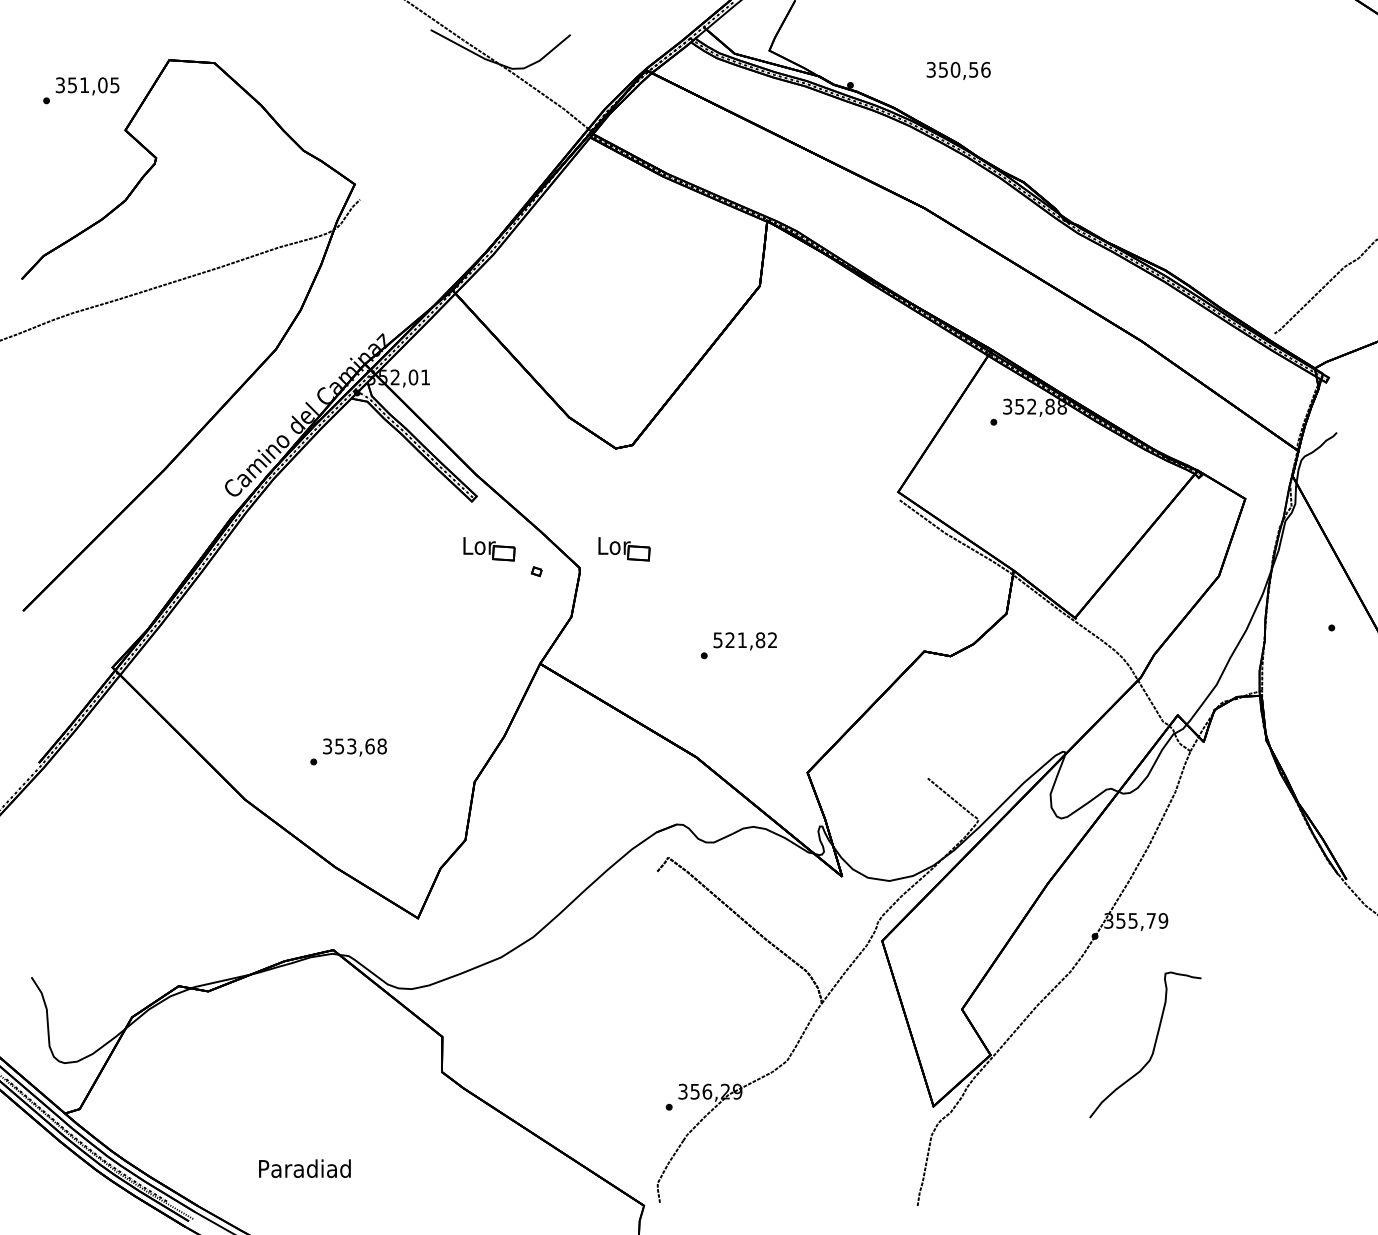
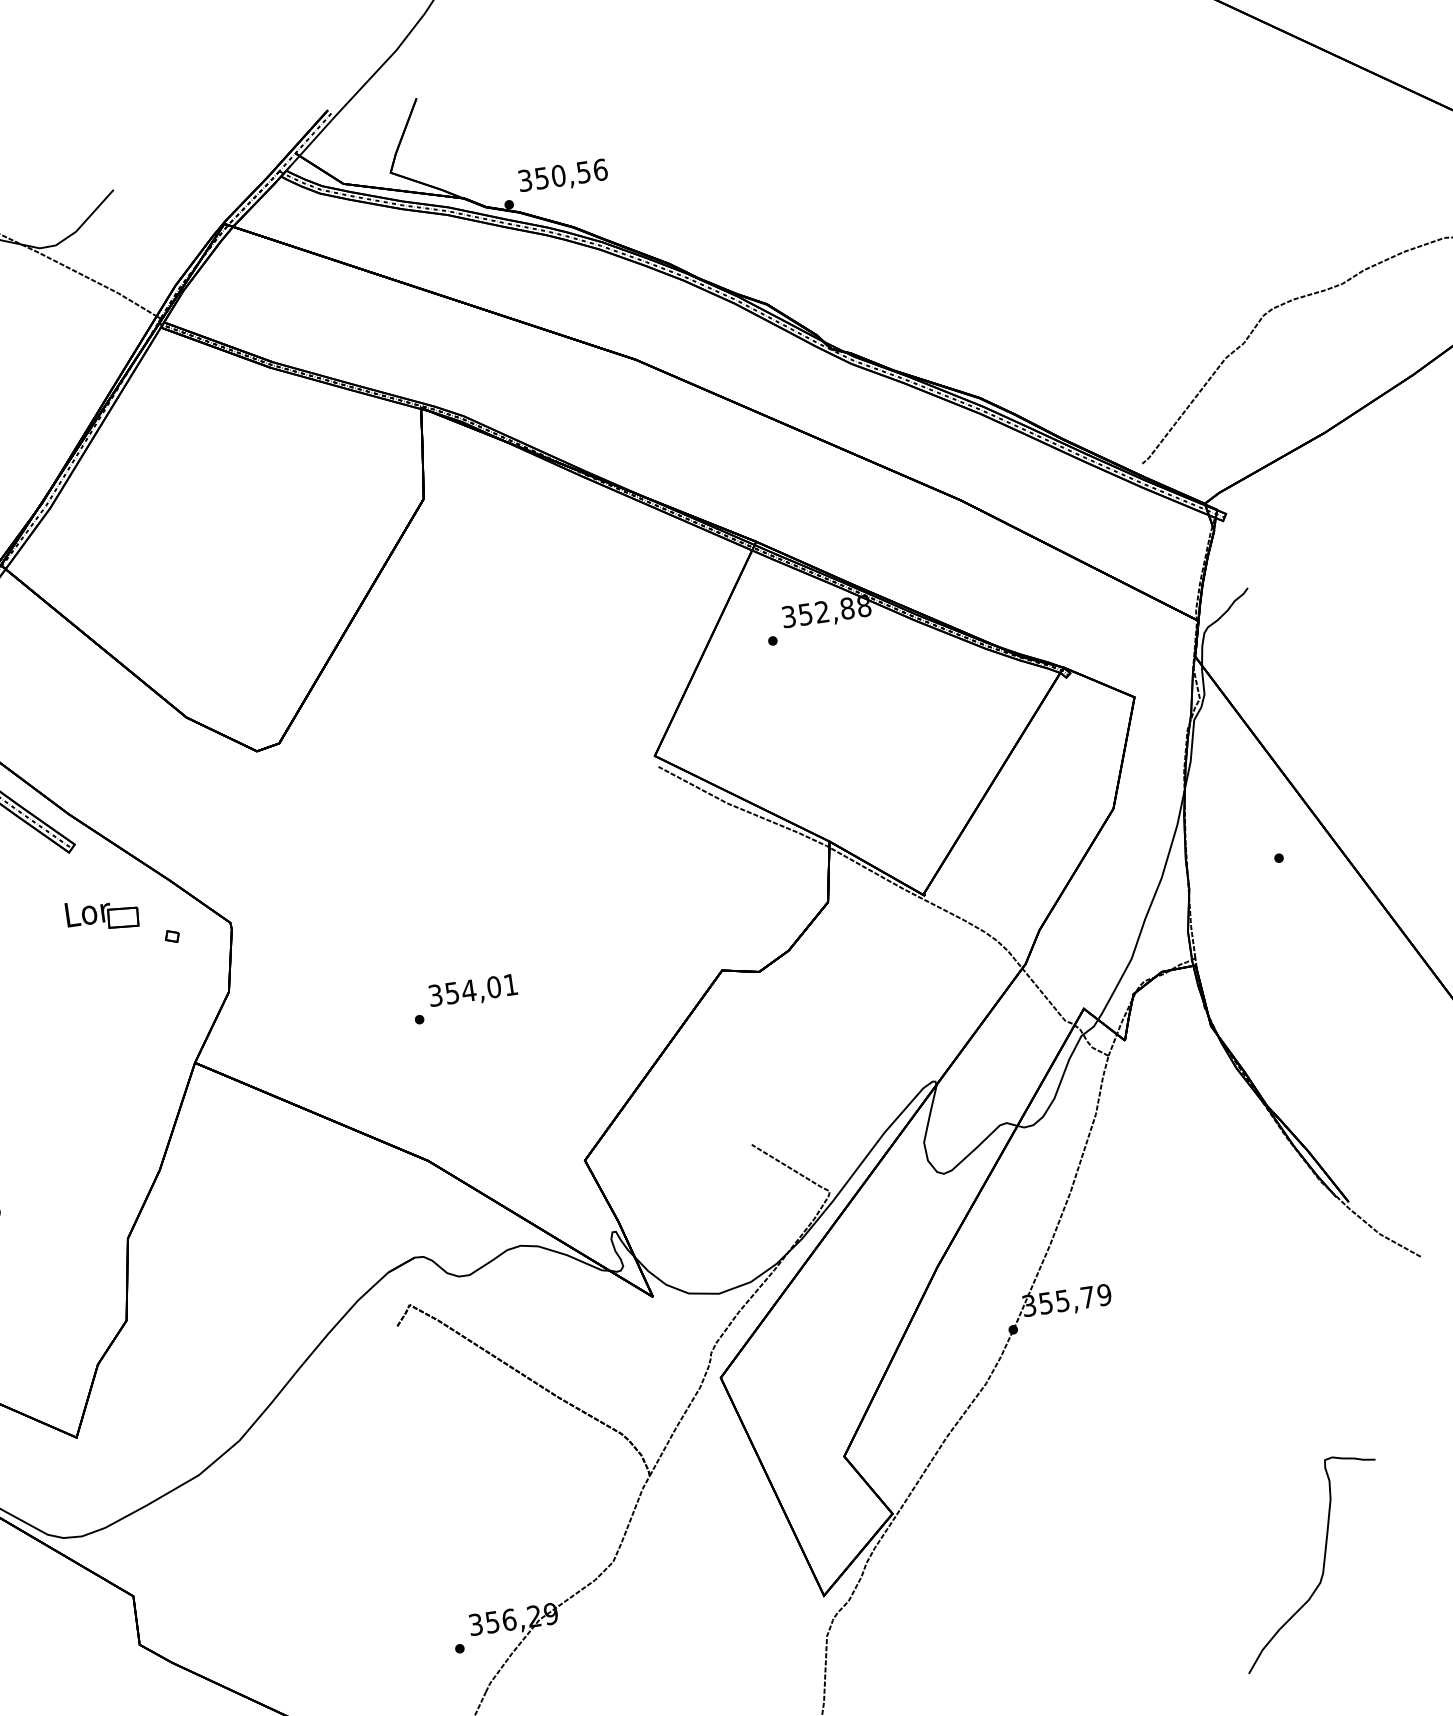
text: (958, 70) -> (562, 176), moved
part: (624, 549) -> (288, 888), removed
text: (745, 640) -> (473, 990), 521,82 -> 354,01
curve: (1153, 1046) -> (1322, 1562), moved

